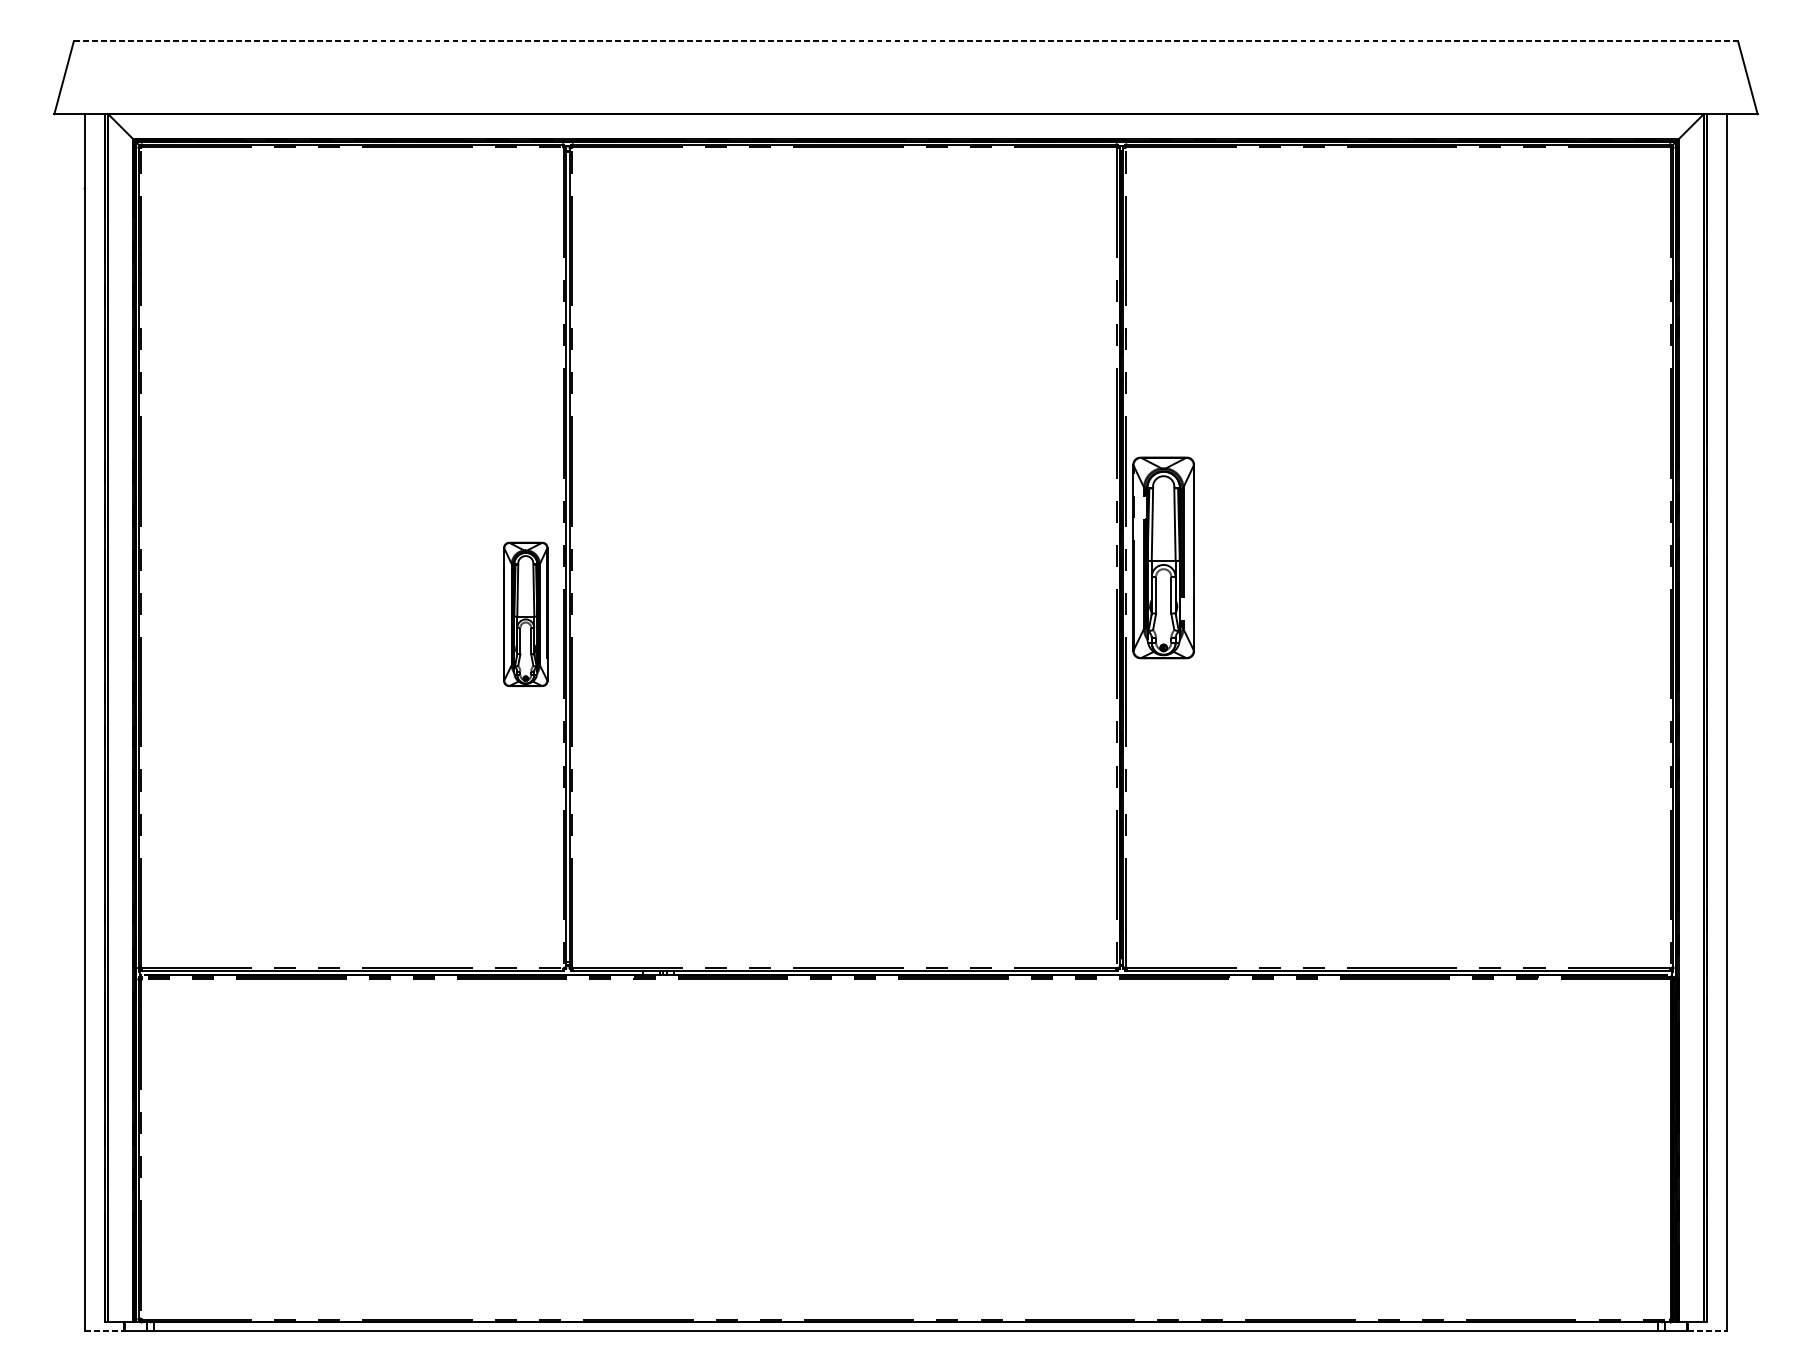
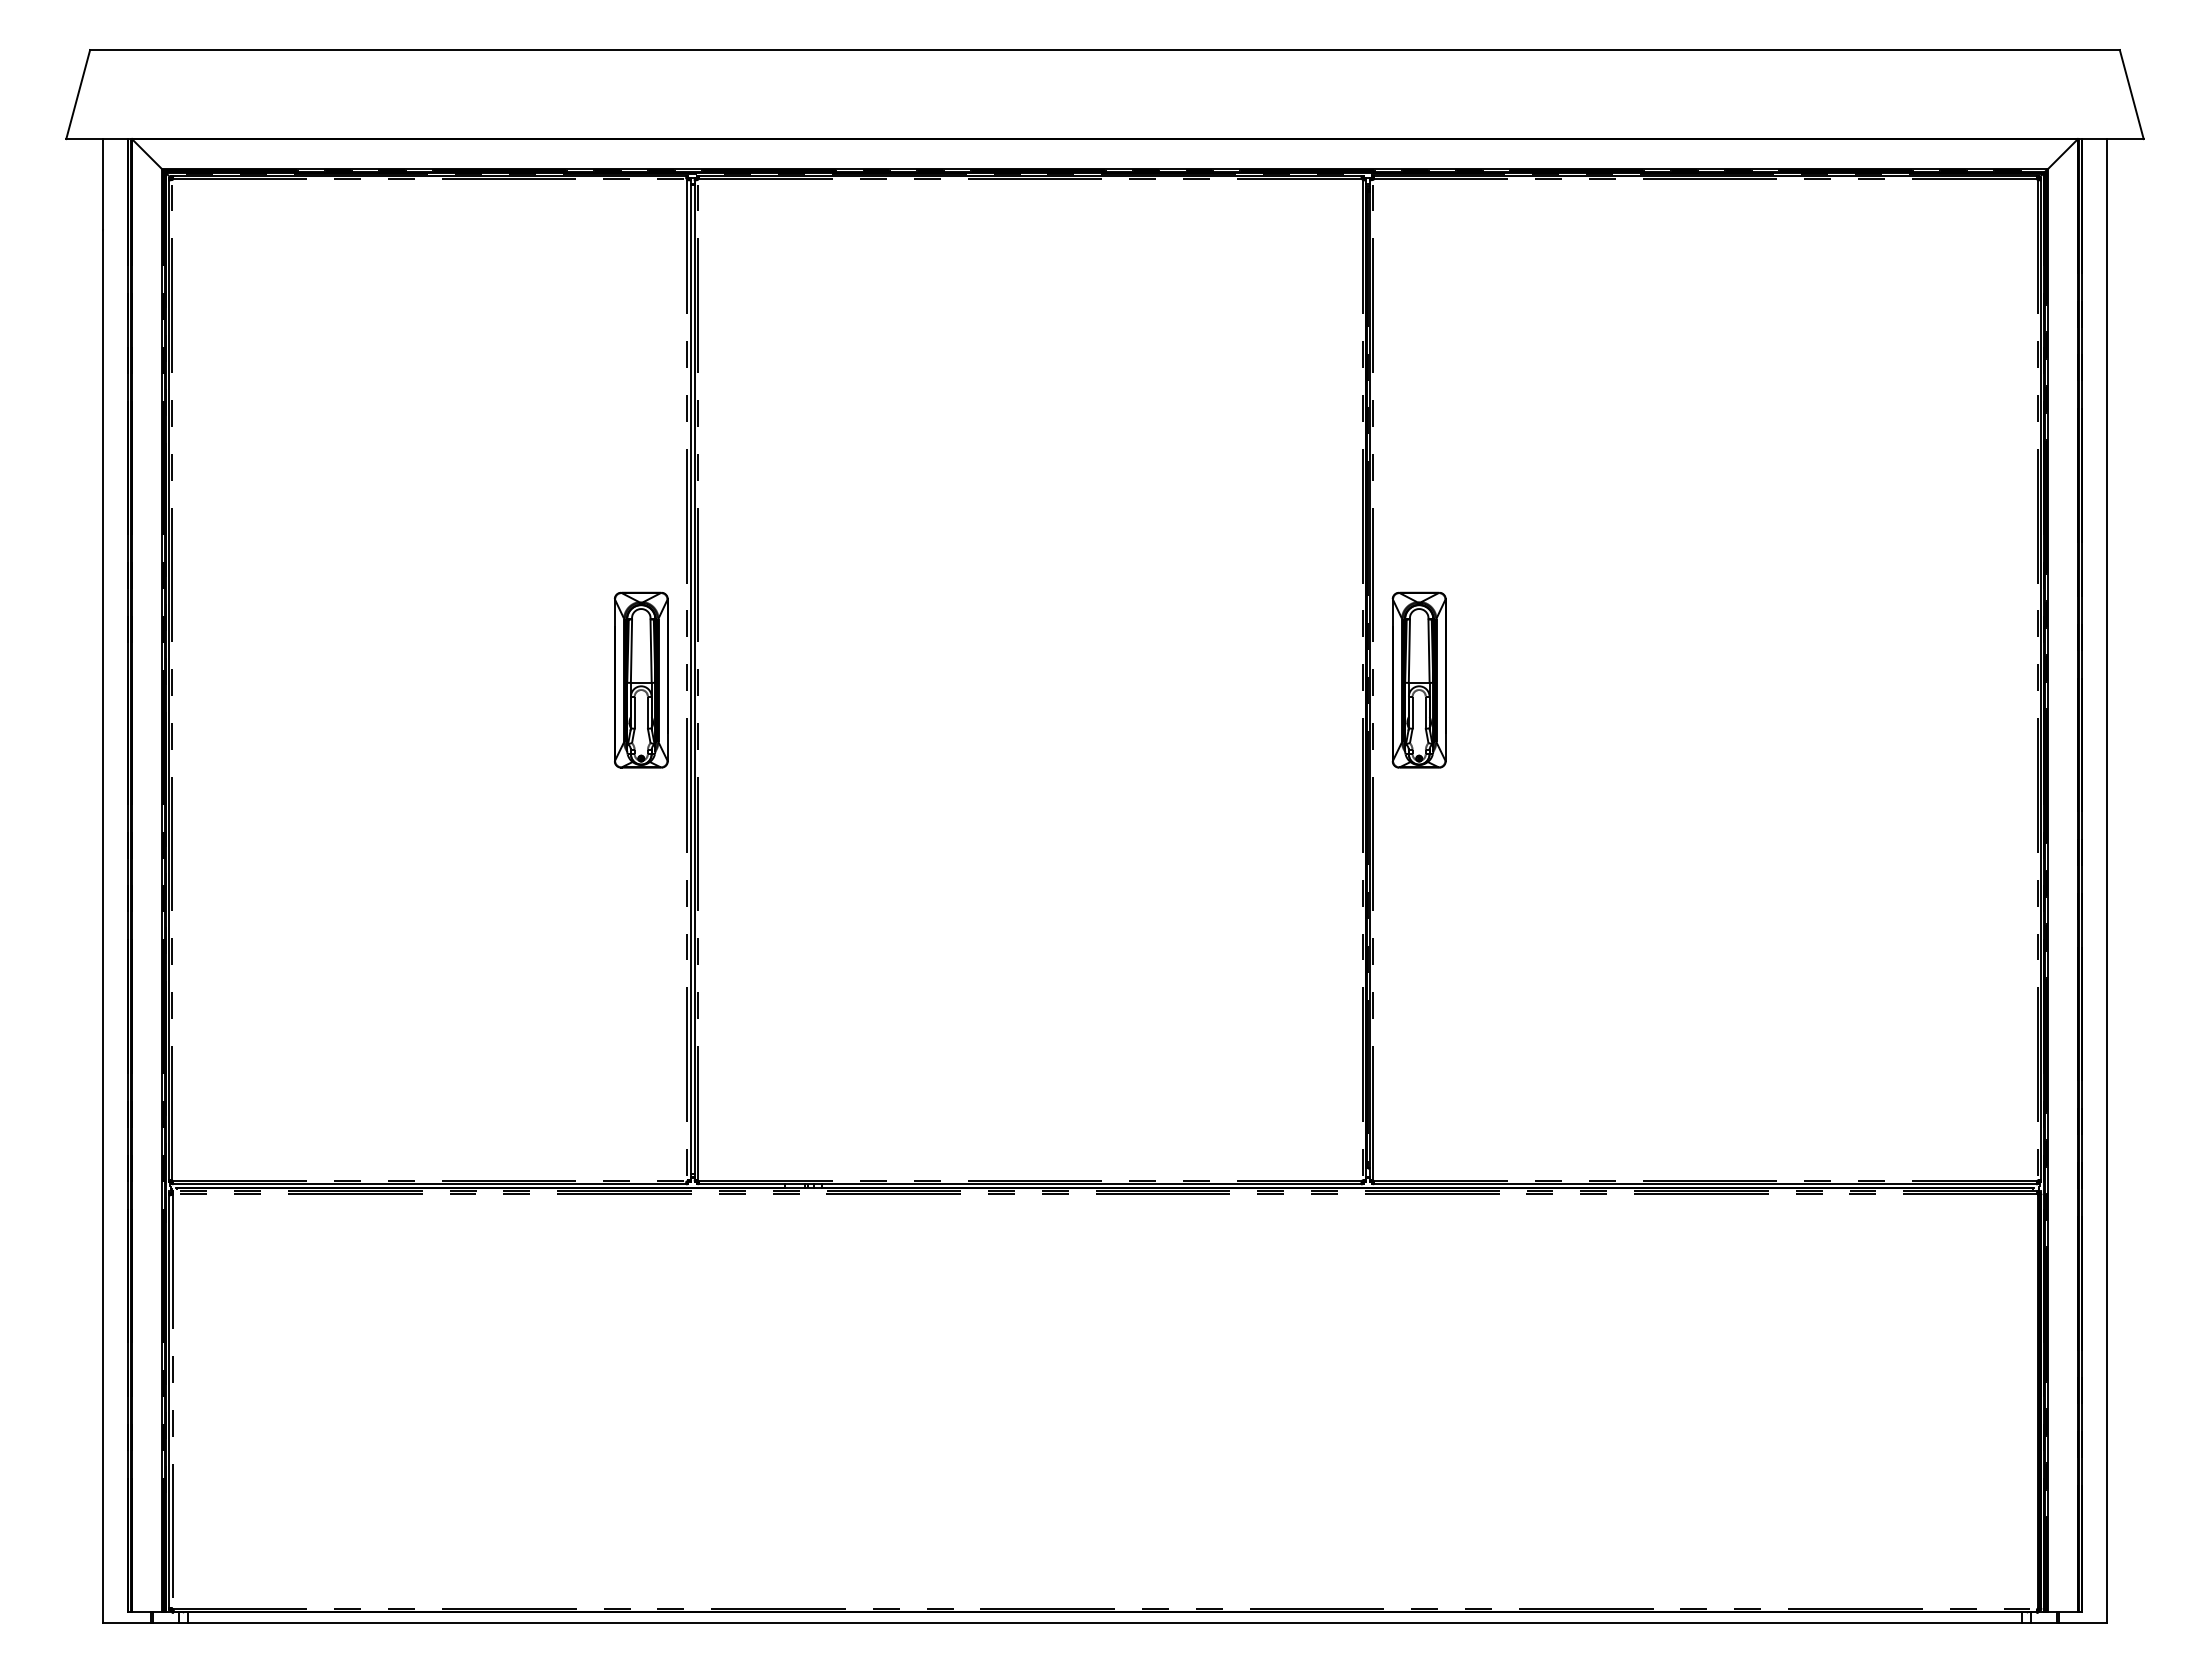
line: (905, 41) -> (1104, 50), dashed -> solid
part: (1163, 557) -> (1418, 679), size x0.71
part: (525, 613) -> (641, 679), moved
line: (104, 1330) -> (127, 1622), dashed -> solid
line: (1707, 1330) -> (2082, 1622), dashed -> solid

